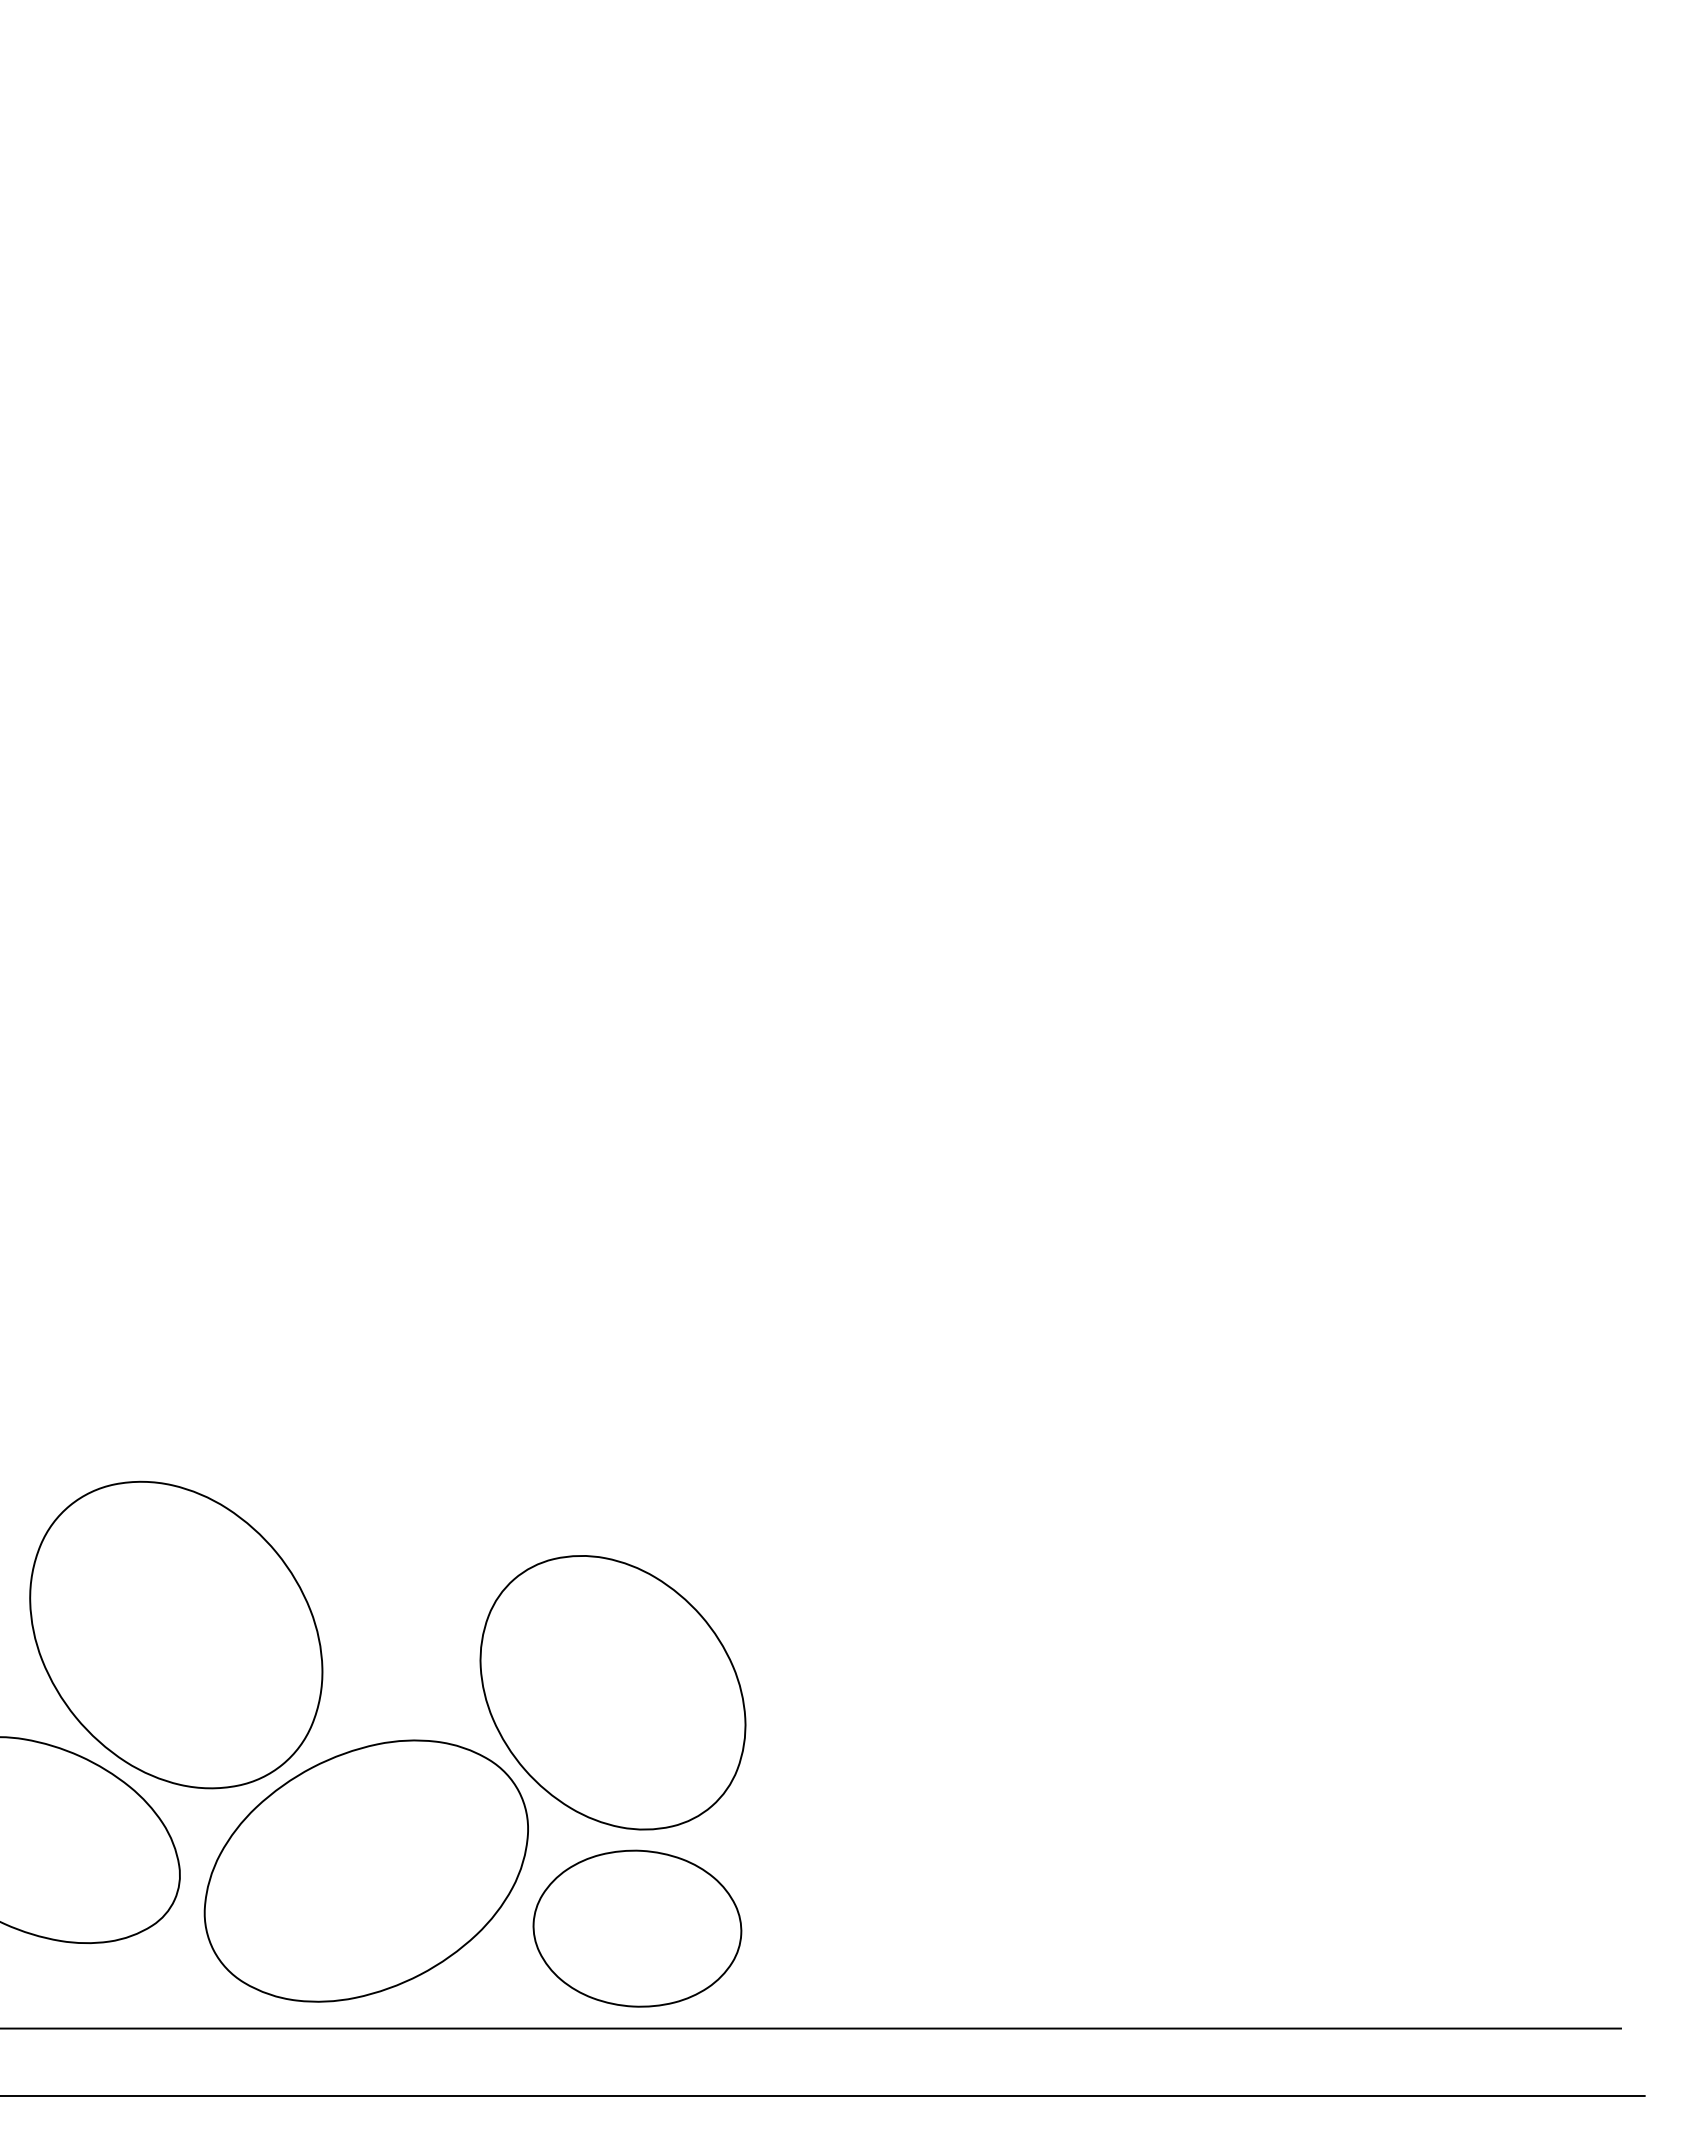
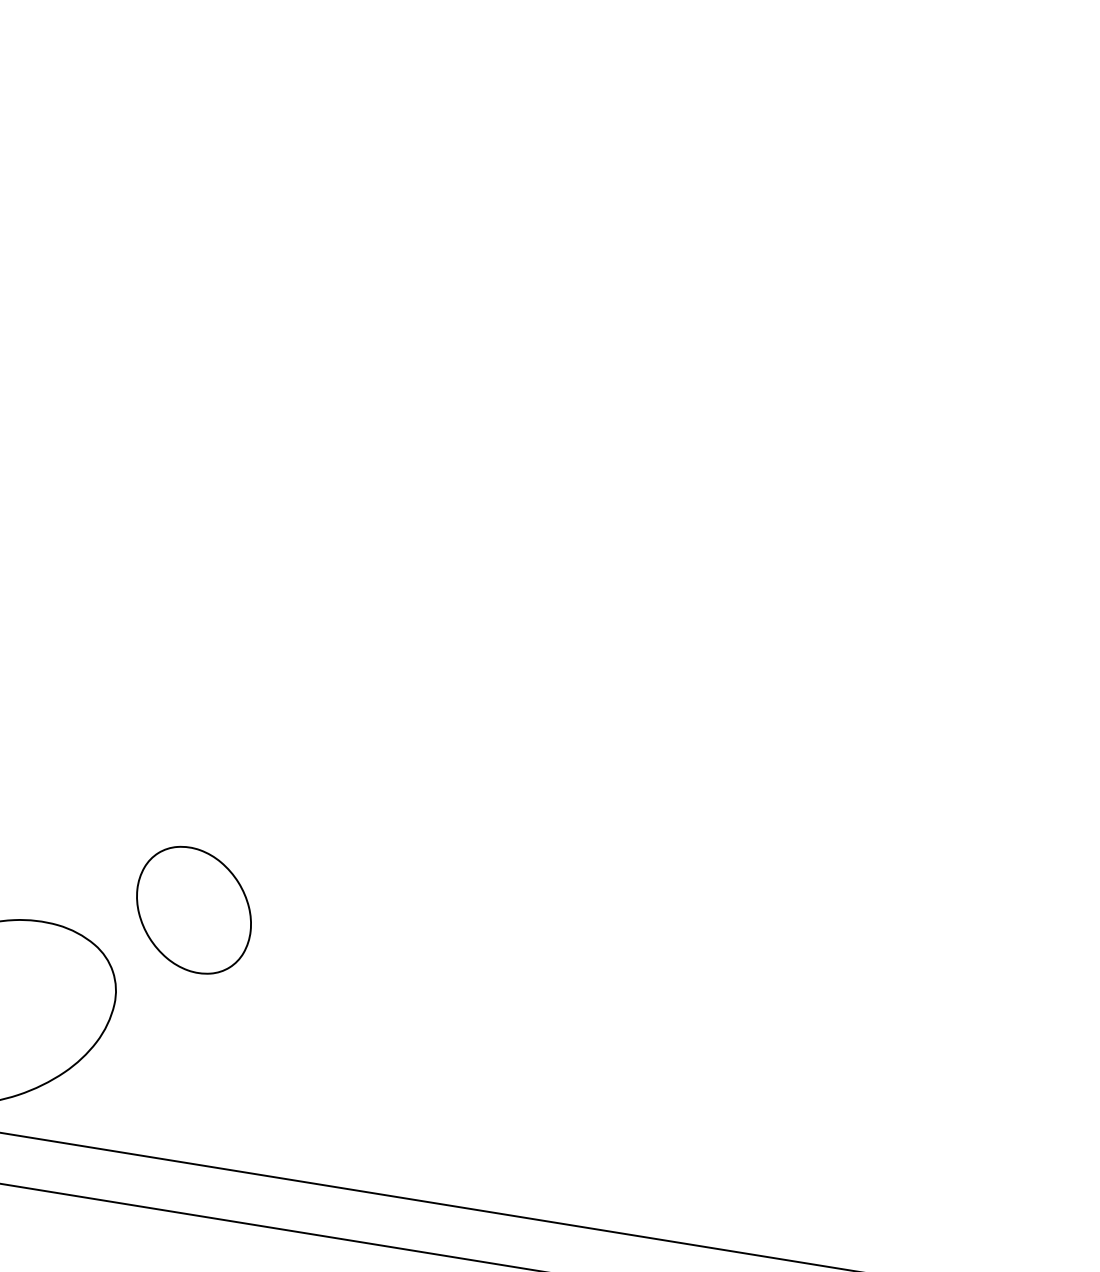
part: (612, 1692) -> (193, 909), size x0.6
part: (637, 1928) -> (183, 1086), removed

